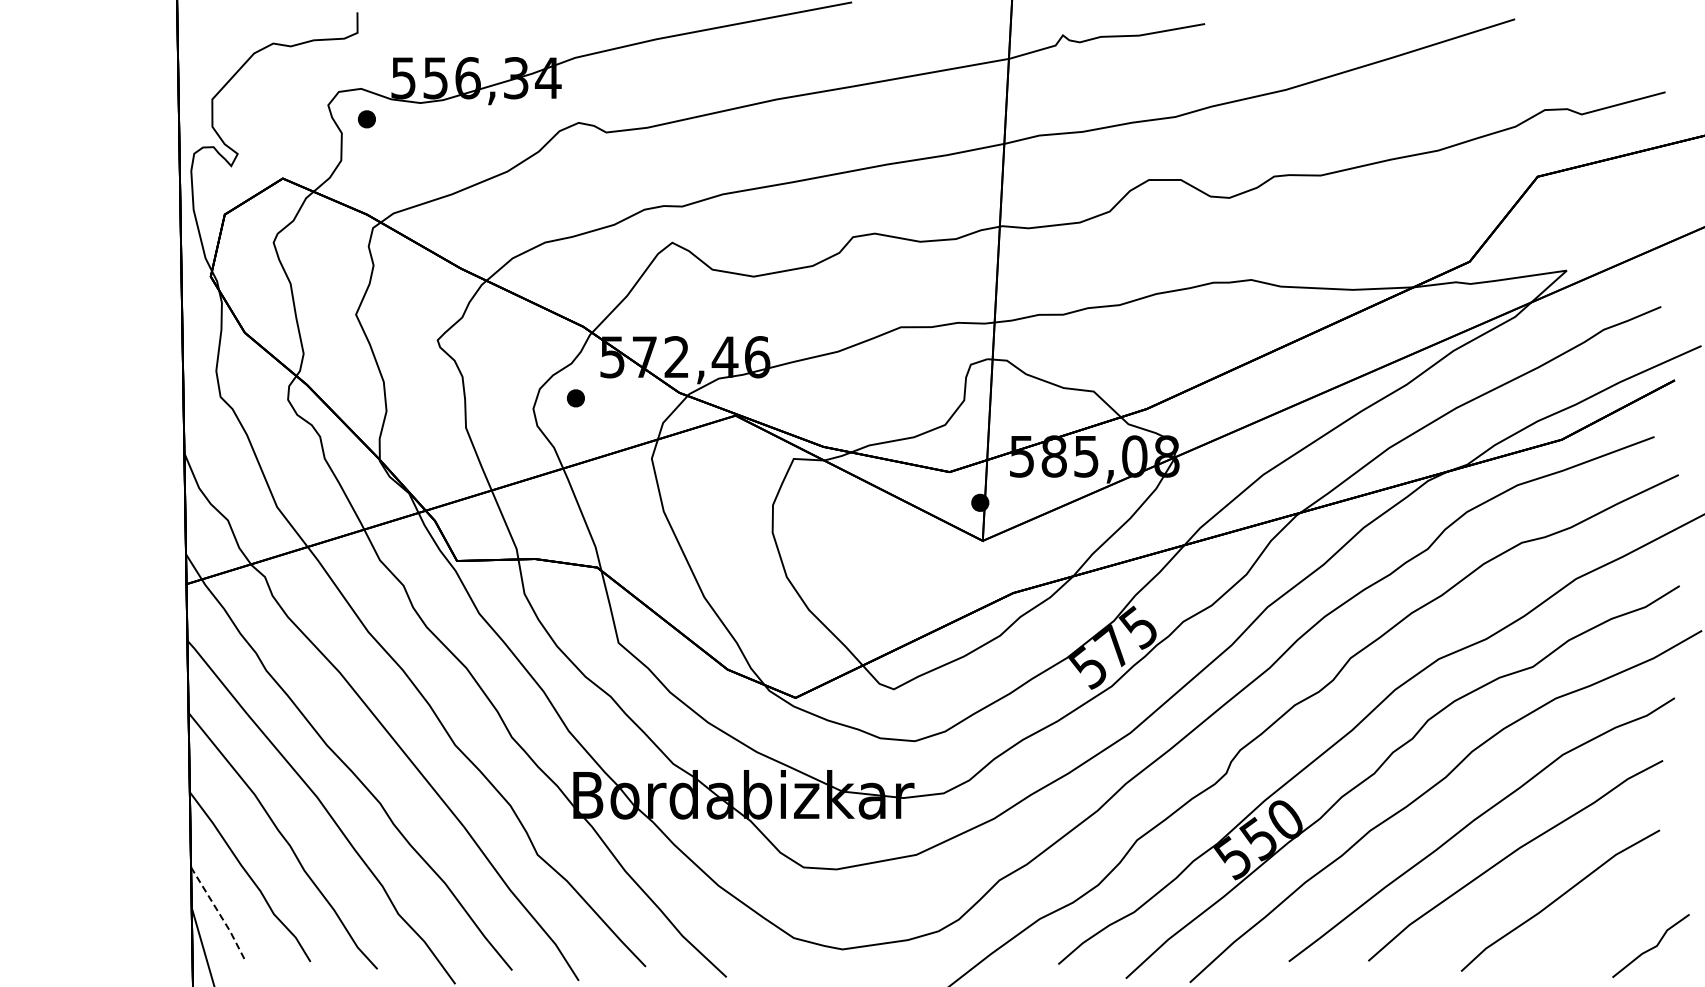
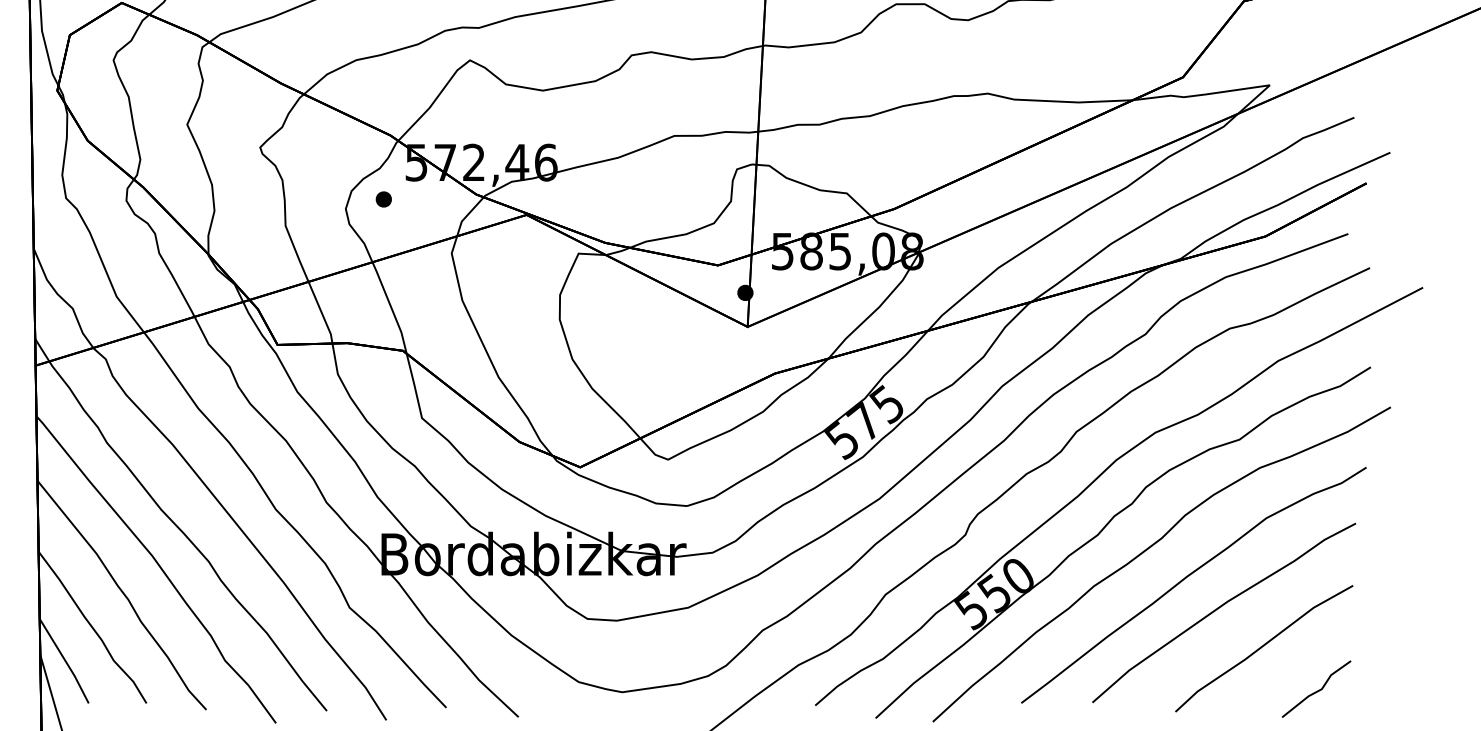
line: (220, 915) -> (66, 661), dashed -> solid
line: (1651, 947) -> (1317, 690), moved

